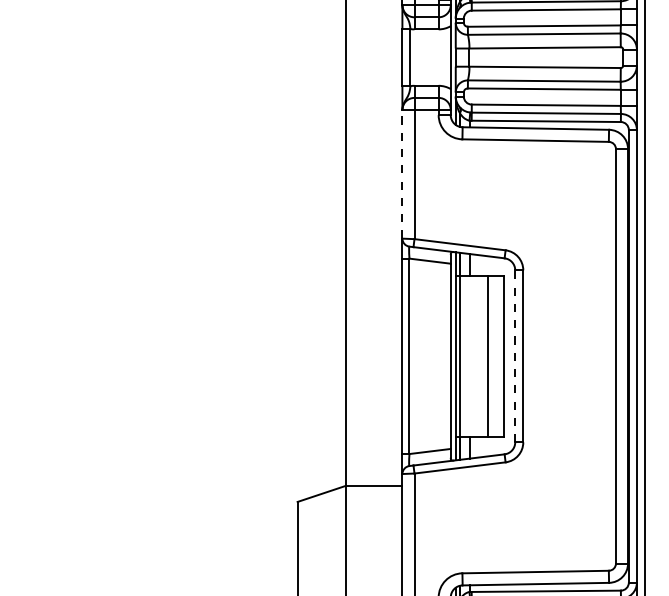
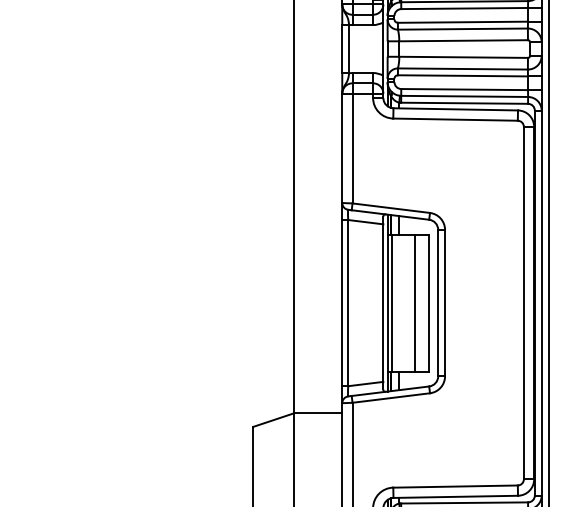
line: (402, 174) -> (342, 148), dashed -> solid
line: (515, 355) -> (438, 302), dashed -> solid

